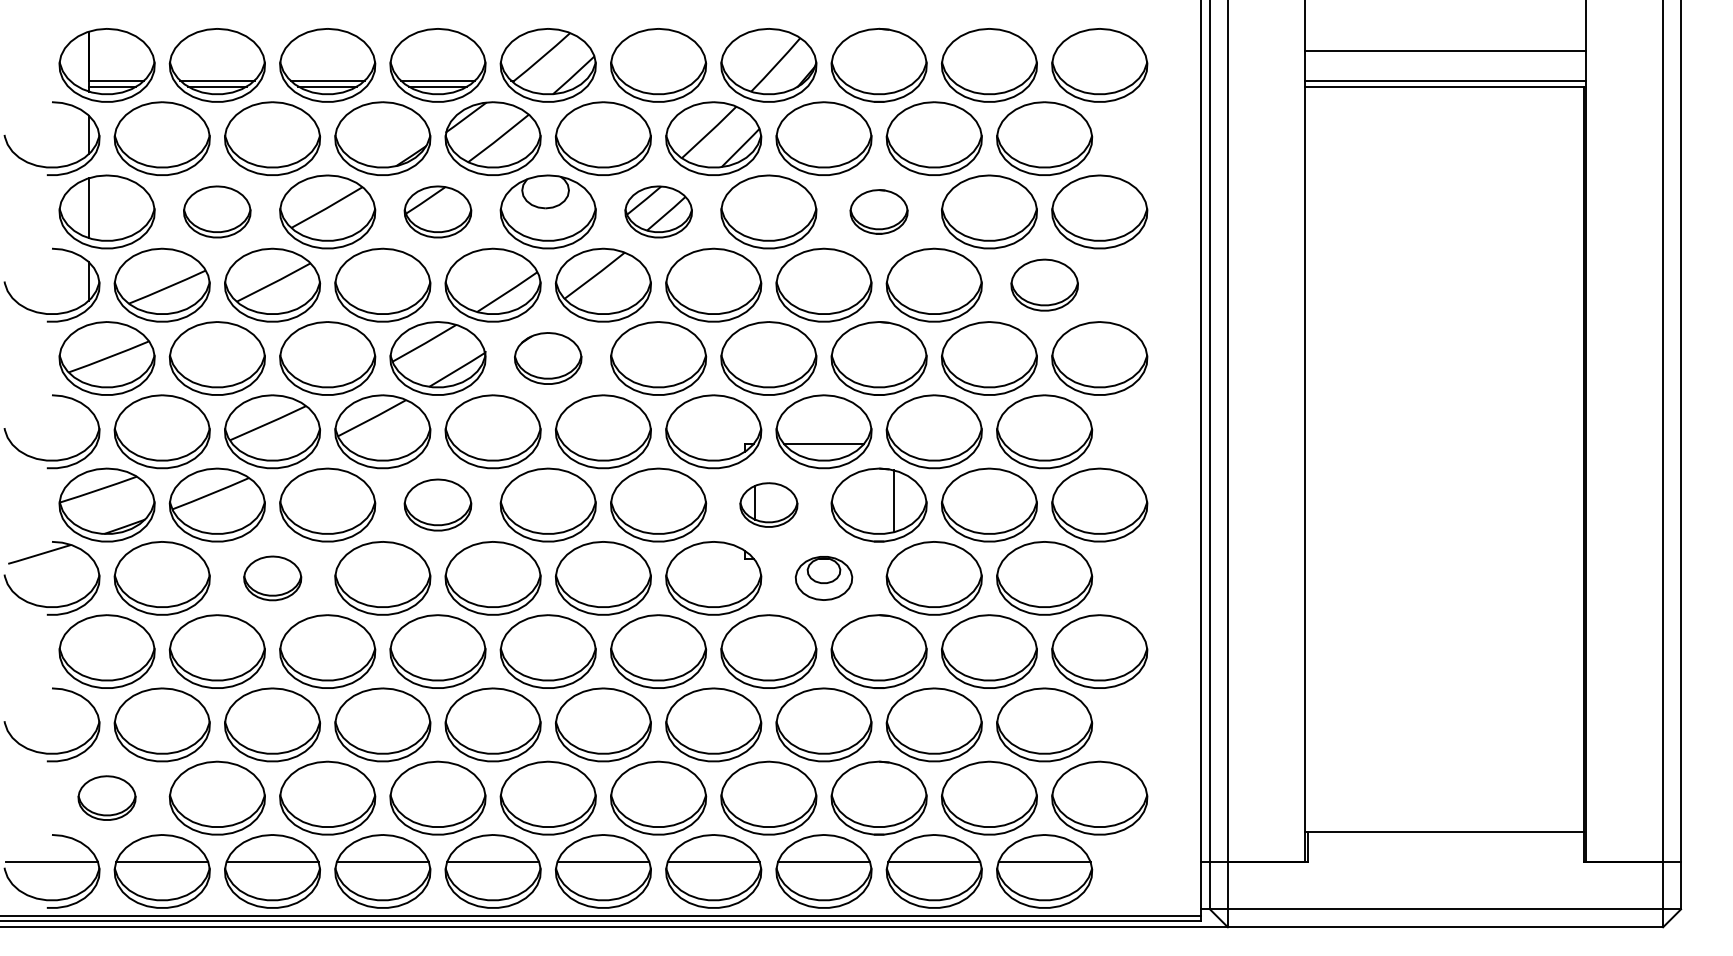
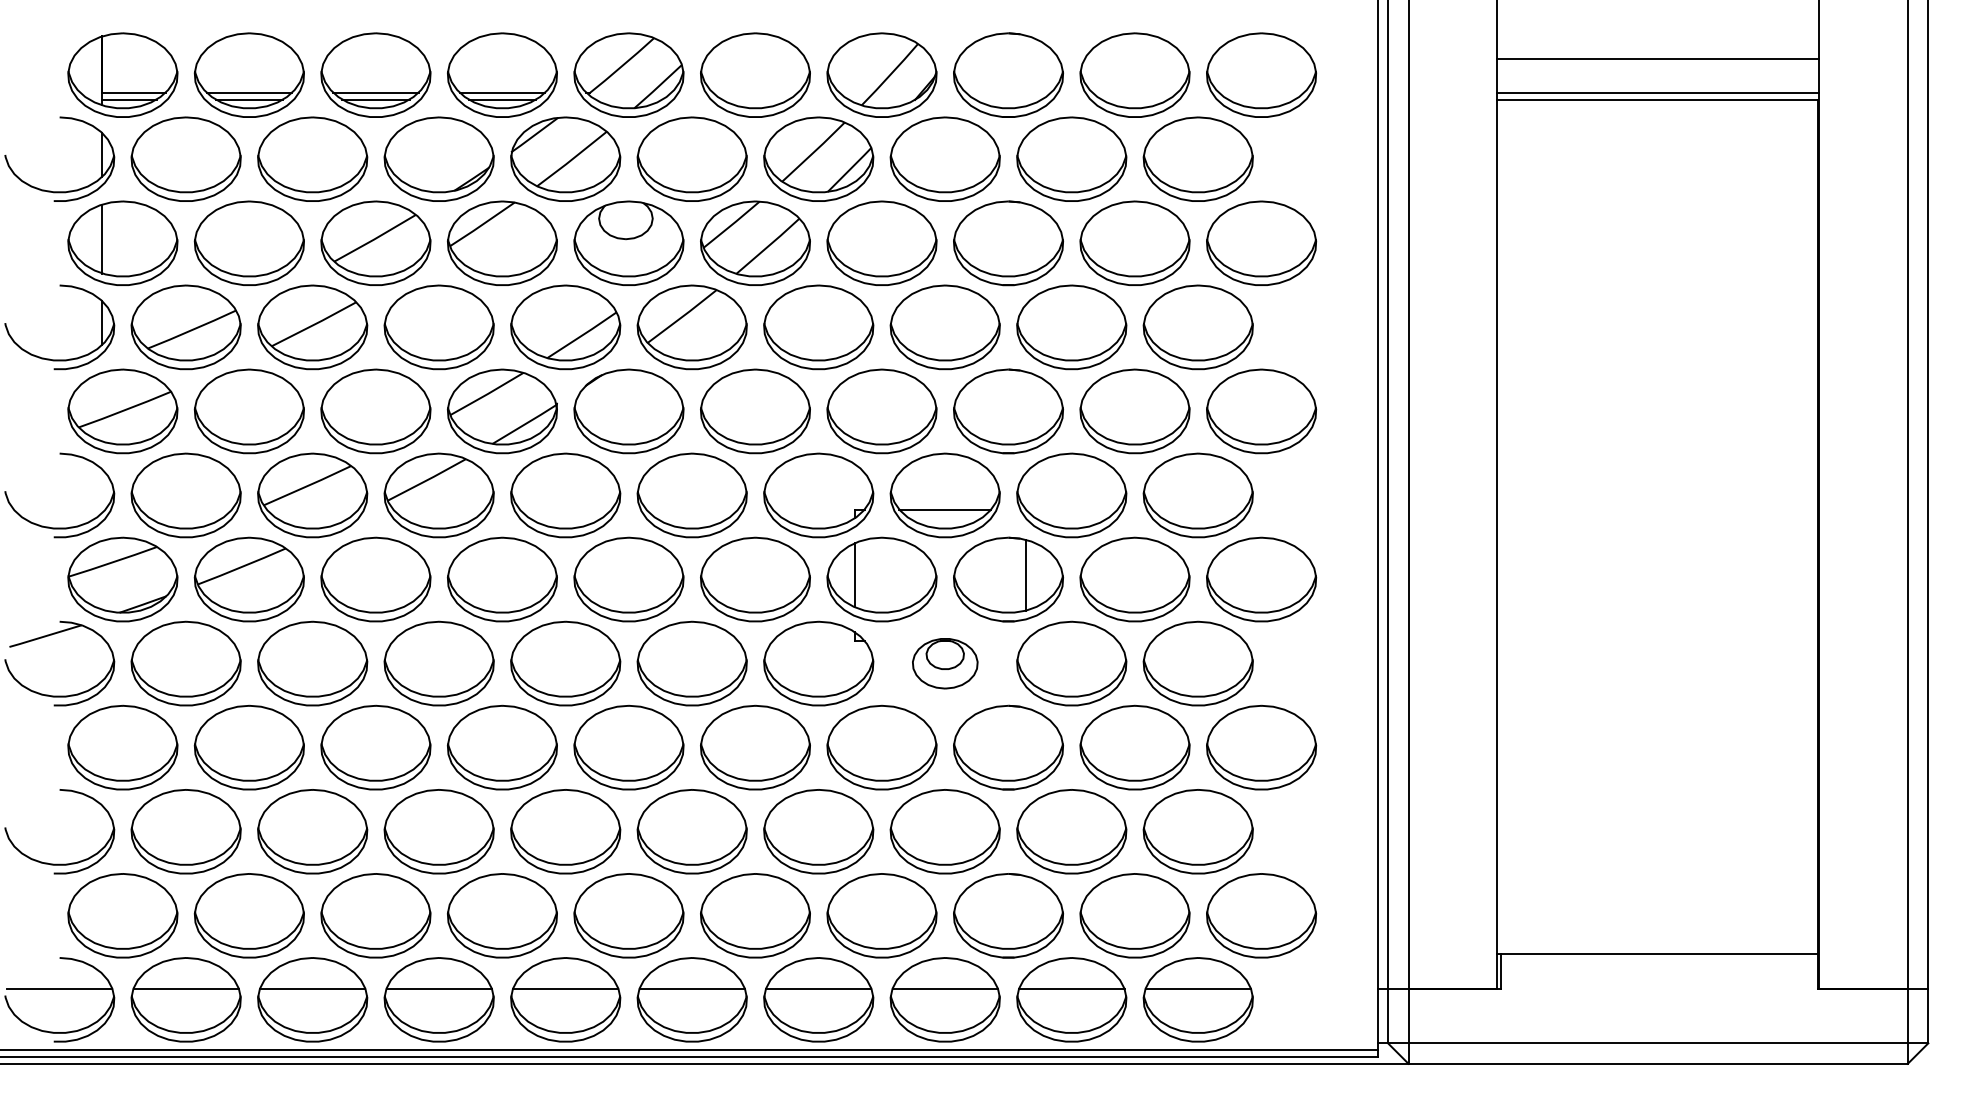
part: (216, 211) -> (248, 242), size x1.43
part: (437, 211) -> (501, 242), size x1.43
part: (658, 211) -> (755, 242), size x1.43
part: (878, 211) -> (1007, 242), size x1.67
part: (1044, 284) -> (1198, 326), size x1.43
part: (547, 358) -> (628, 411), size x1.43
part: (437, 504) -> (501, 578), size x1.43
part: (768, 504) -> (881, 578), size x1.67
part: (272, 578) -> (312, 663), size x1.67
part: (106, 797) -> (122, 914), size x1.67

